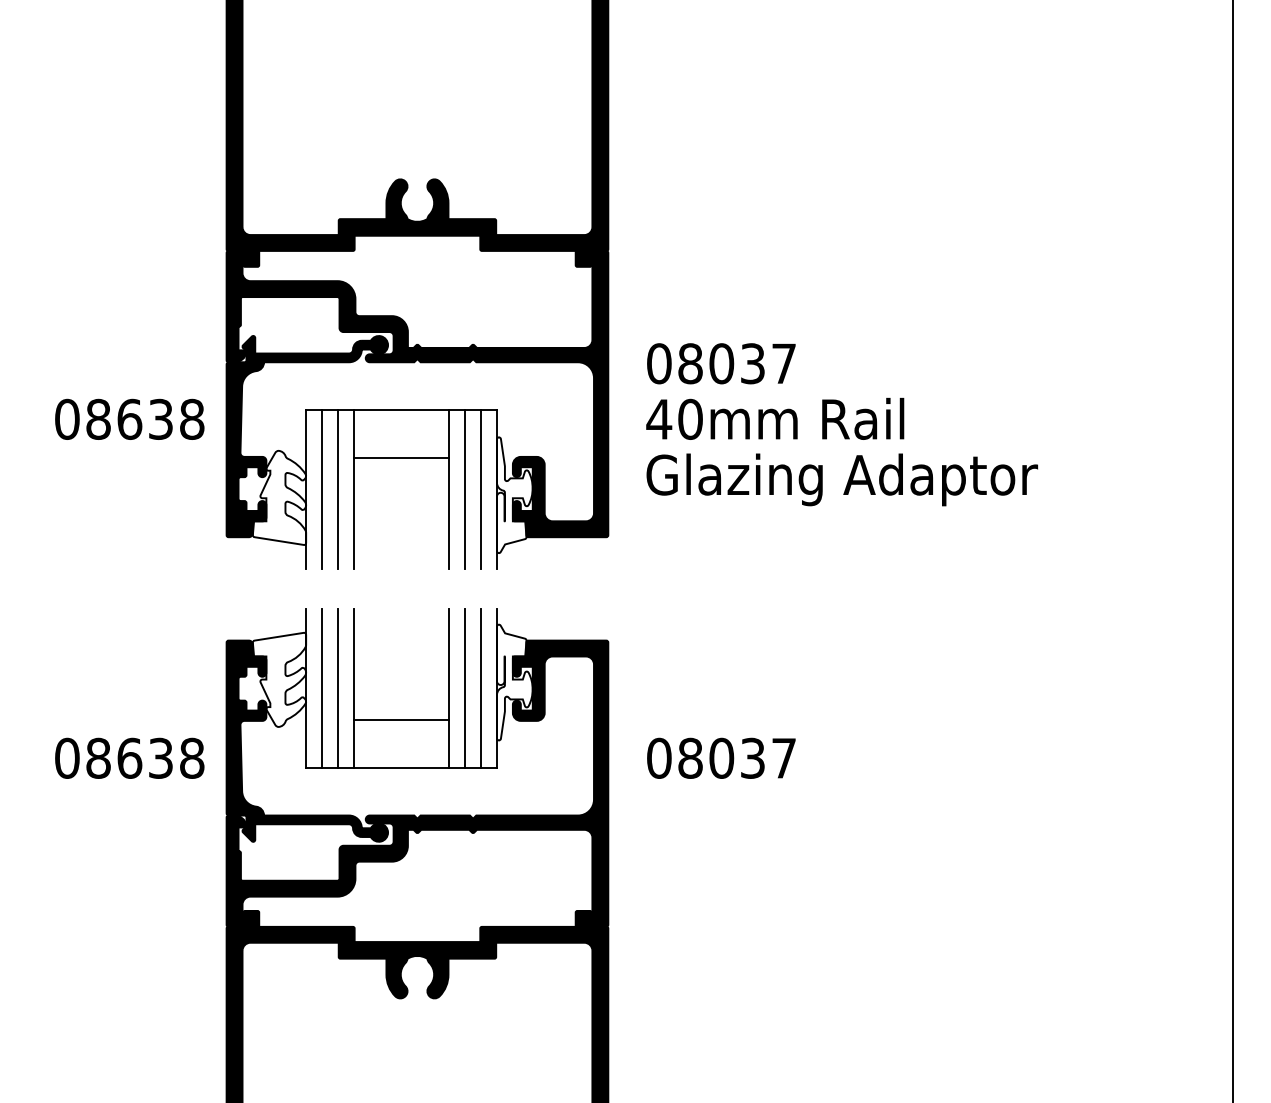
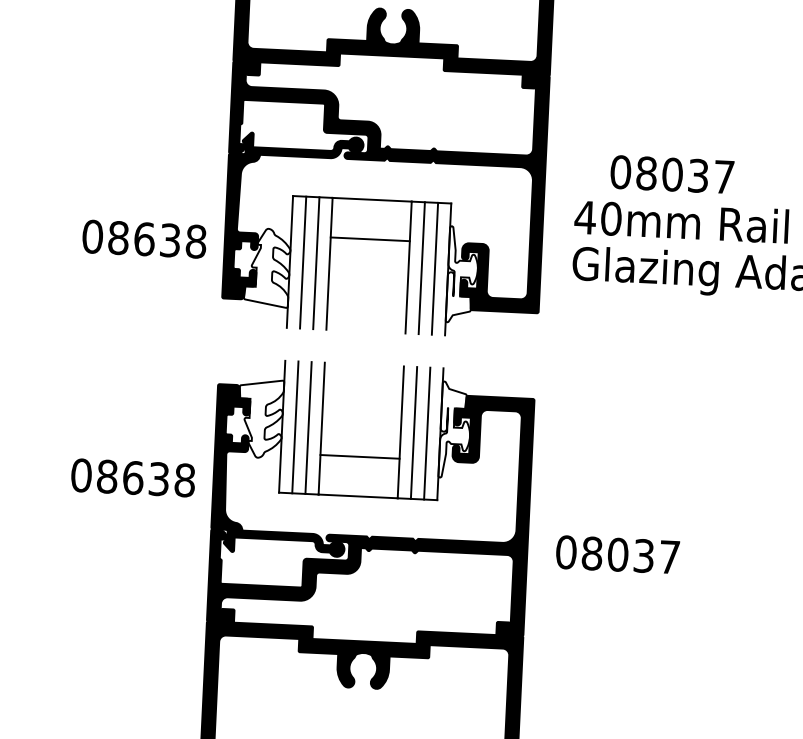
text: (721, 363) -> (672, 174), moved
text: (129, 418) -> (144, 238), moved
text: (721, 757) -> (617, 554), moved

